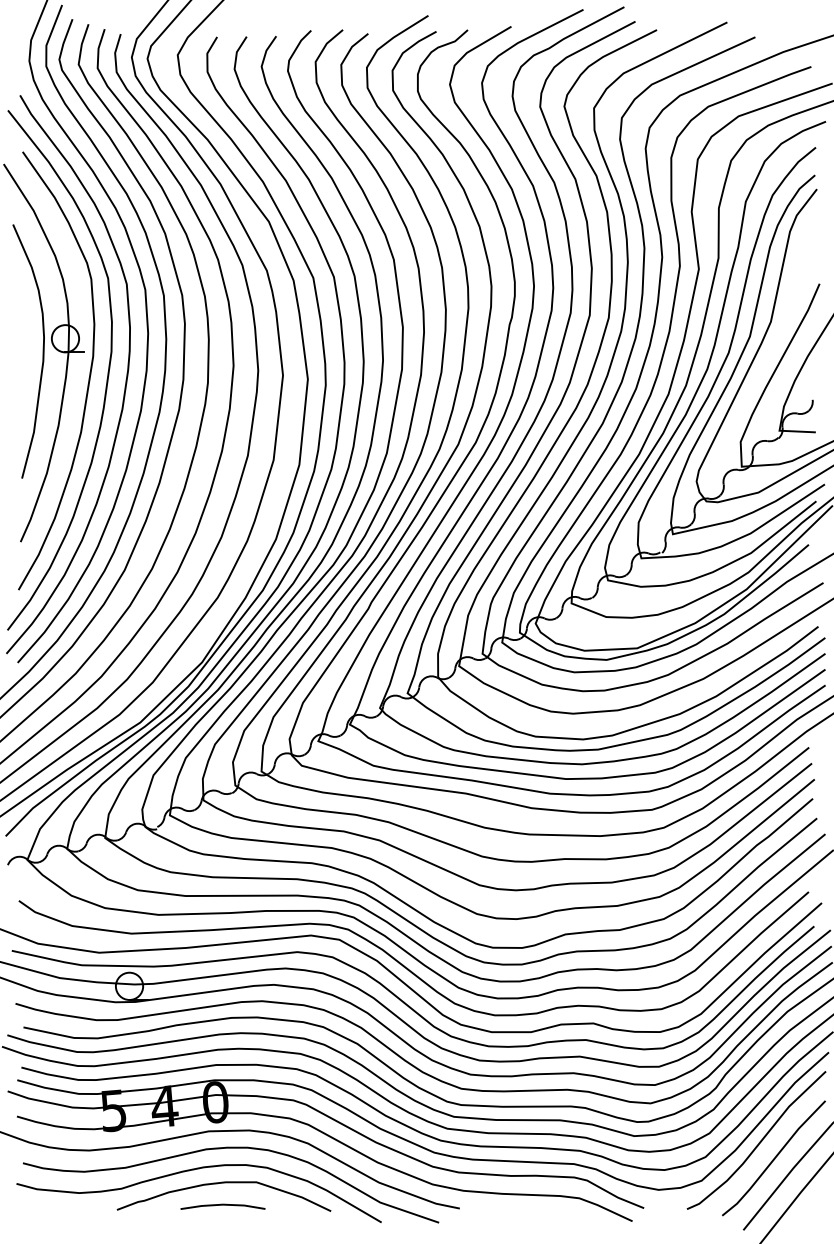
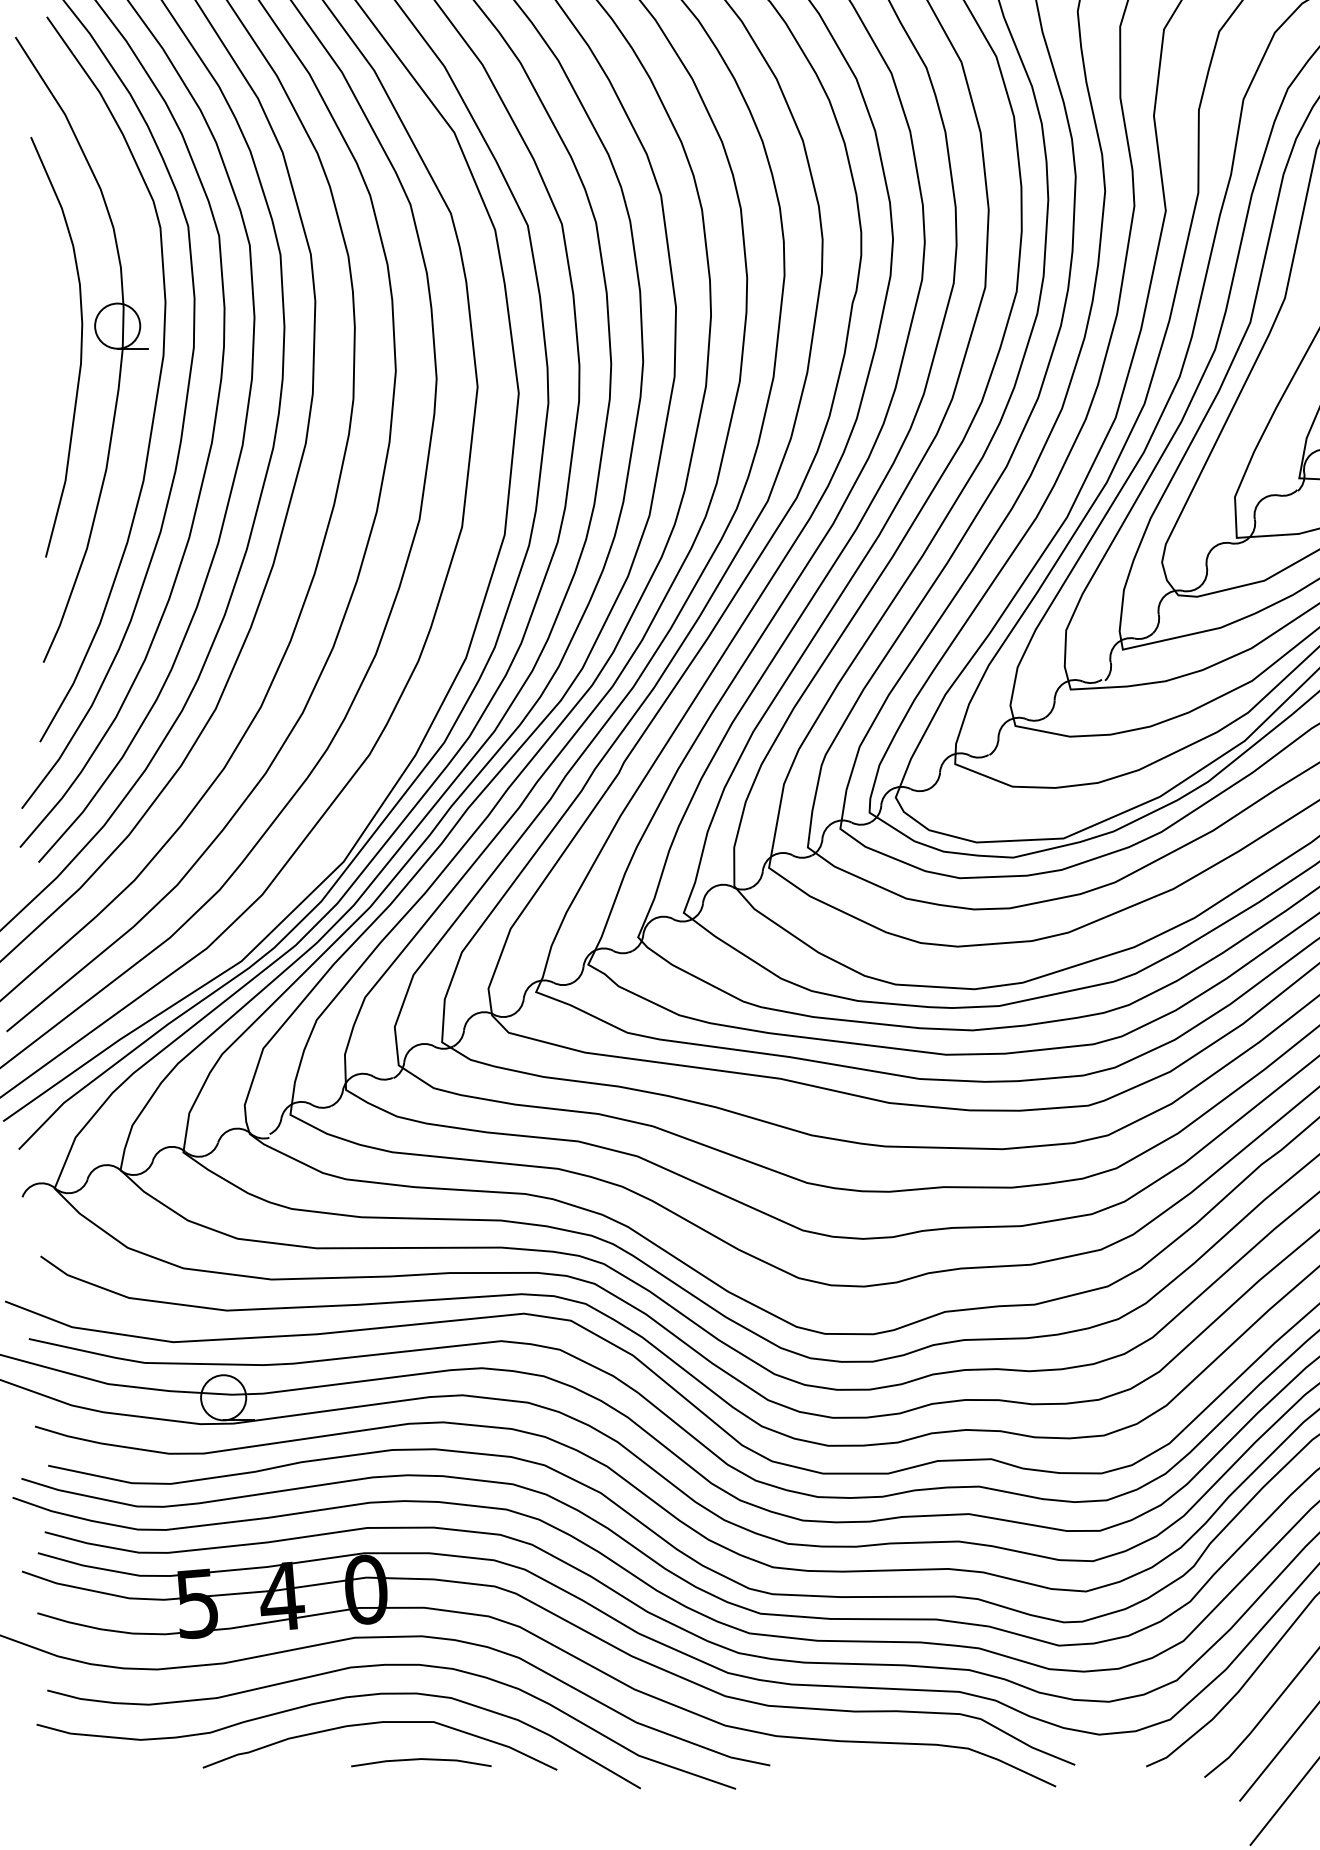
line: (222, 1205) -> (420, 1760), moved

